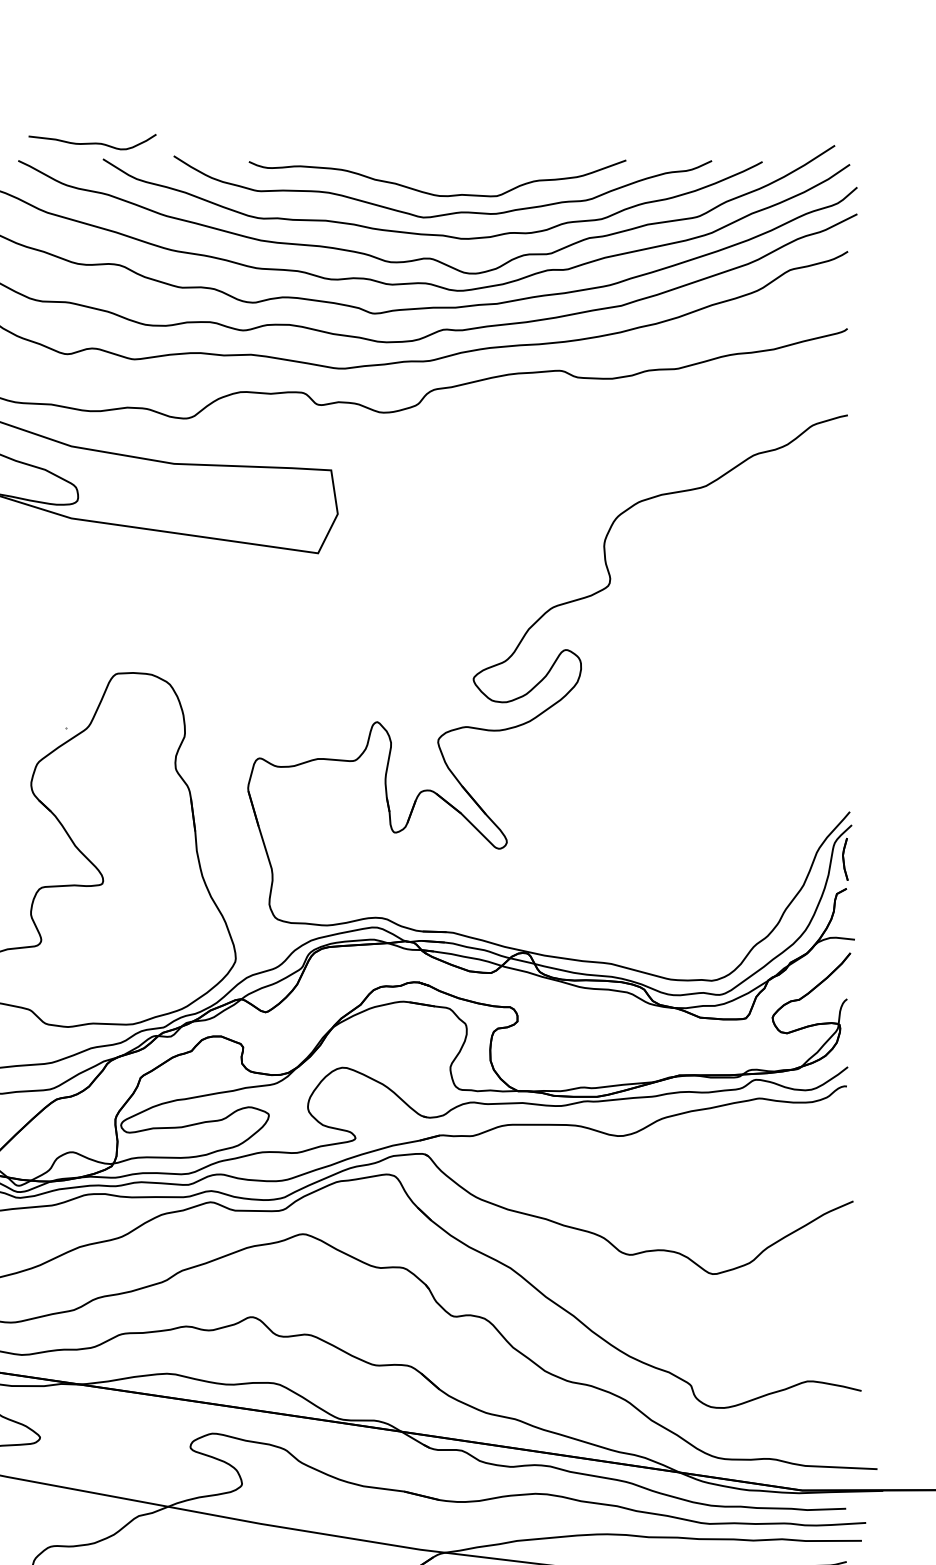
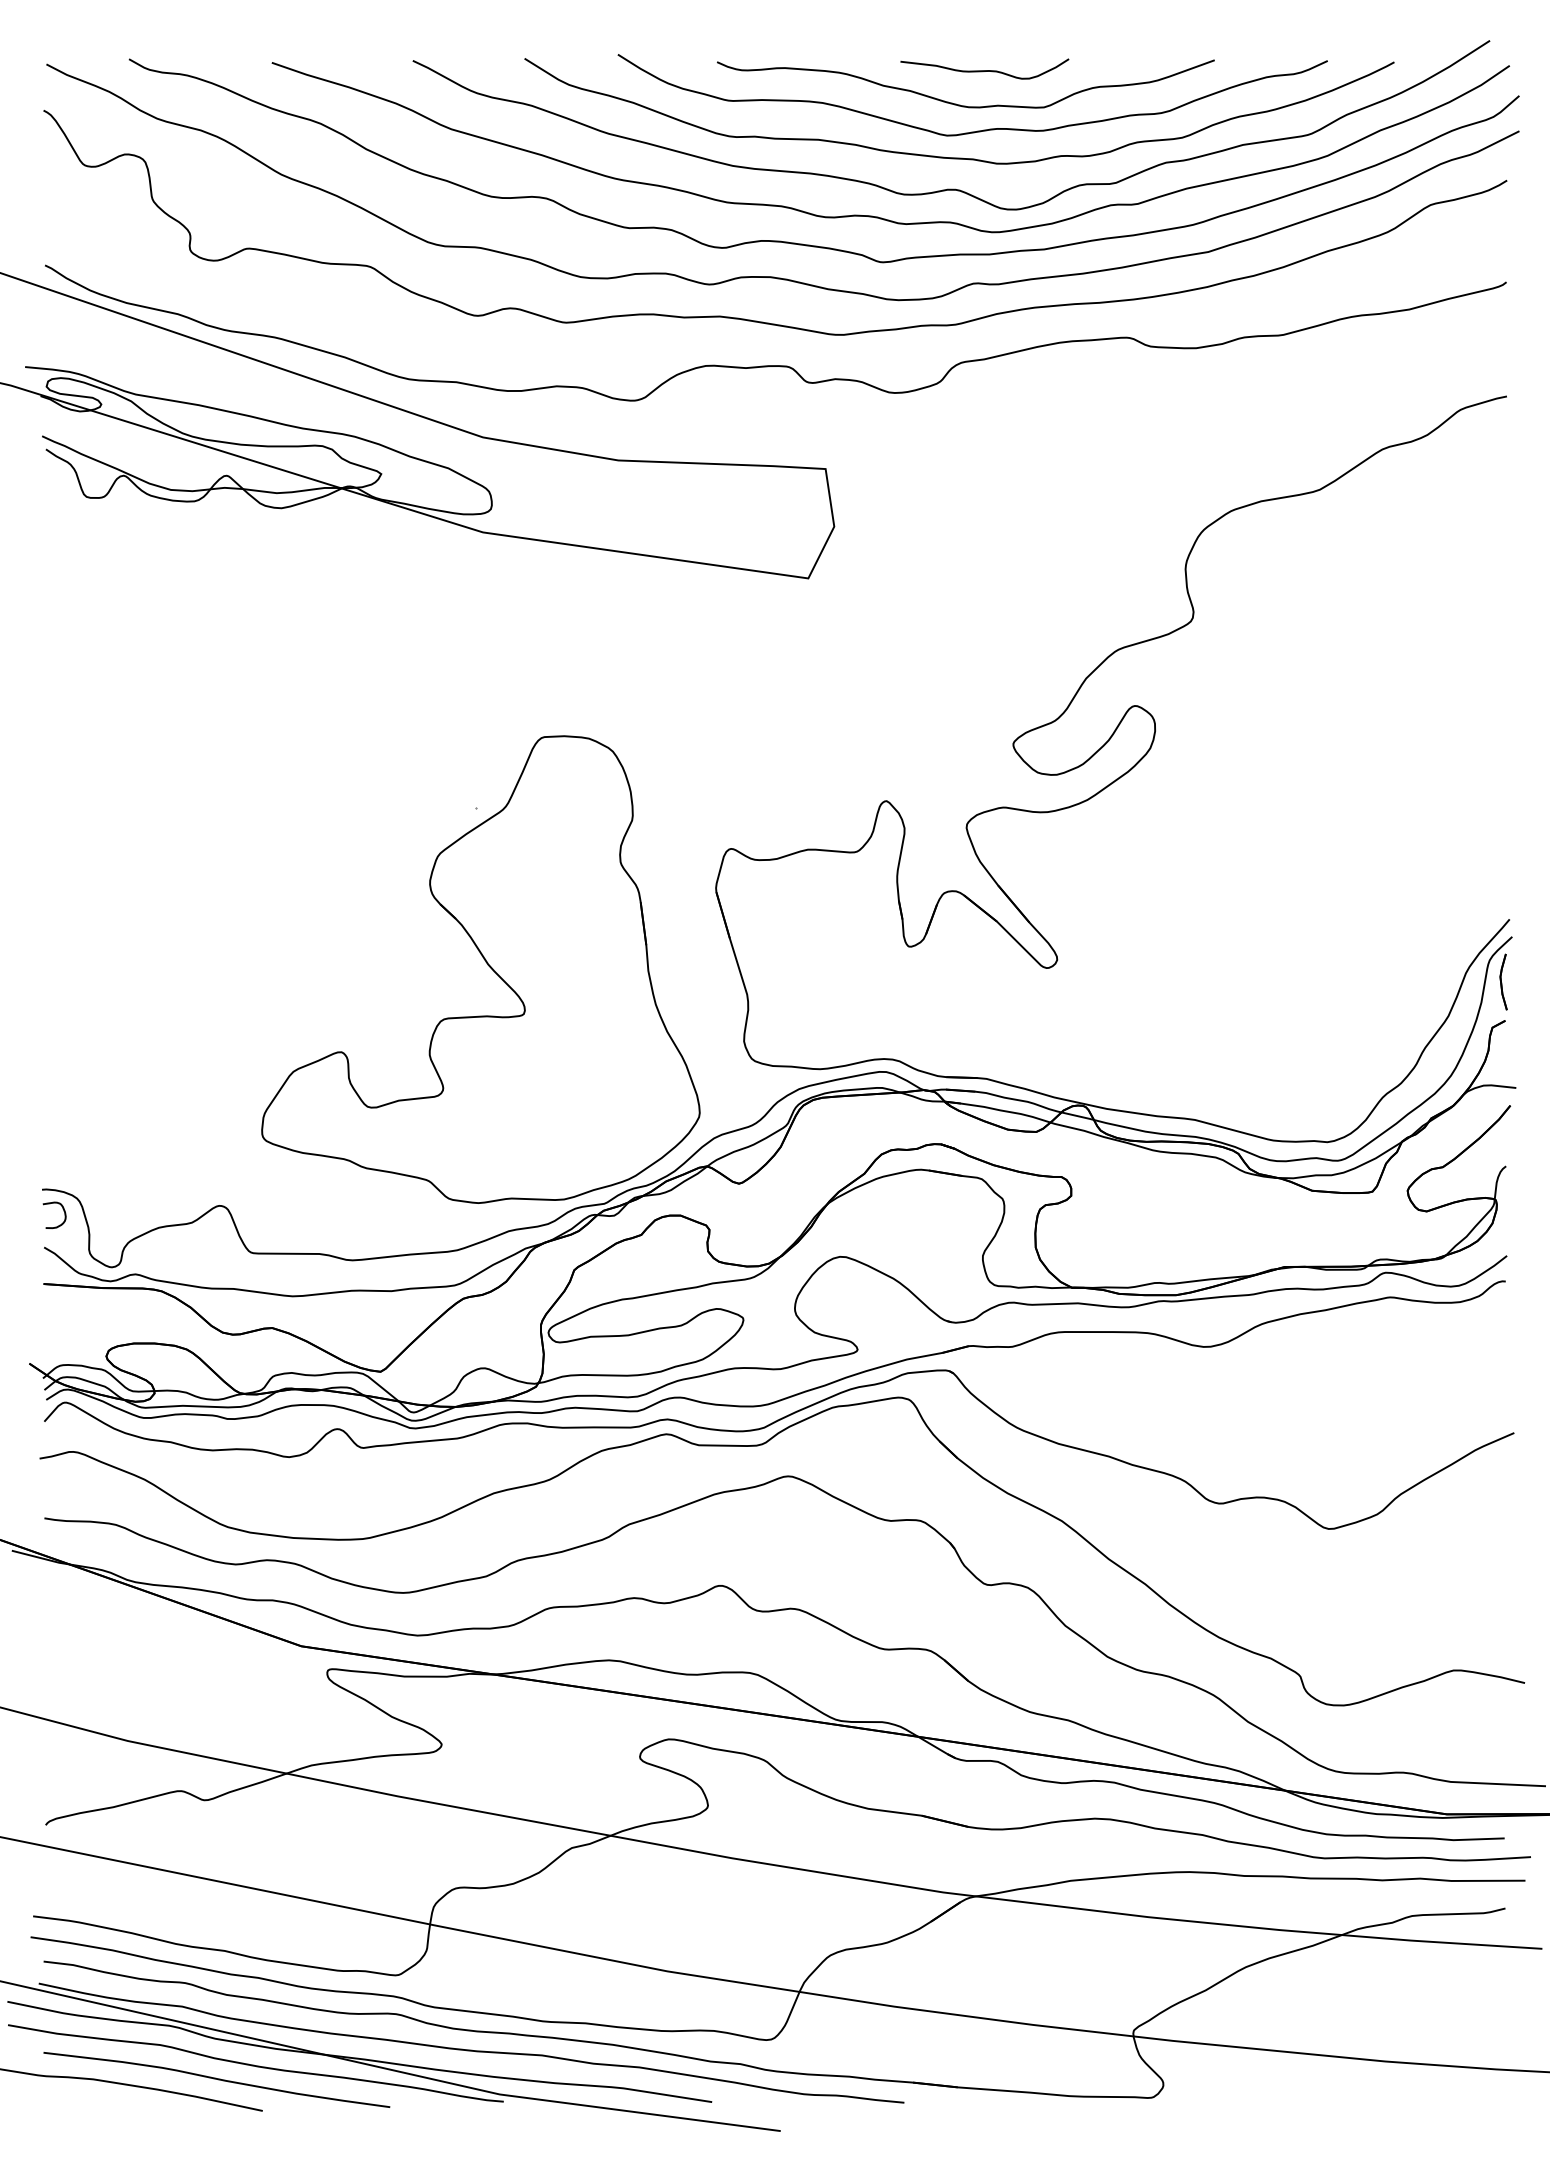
curve: (92, 143) -> (984, 70), moved

